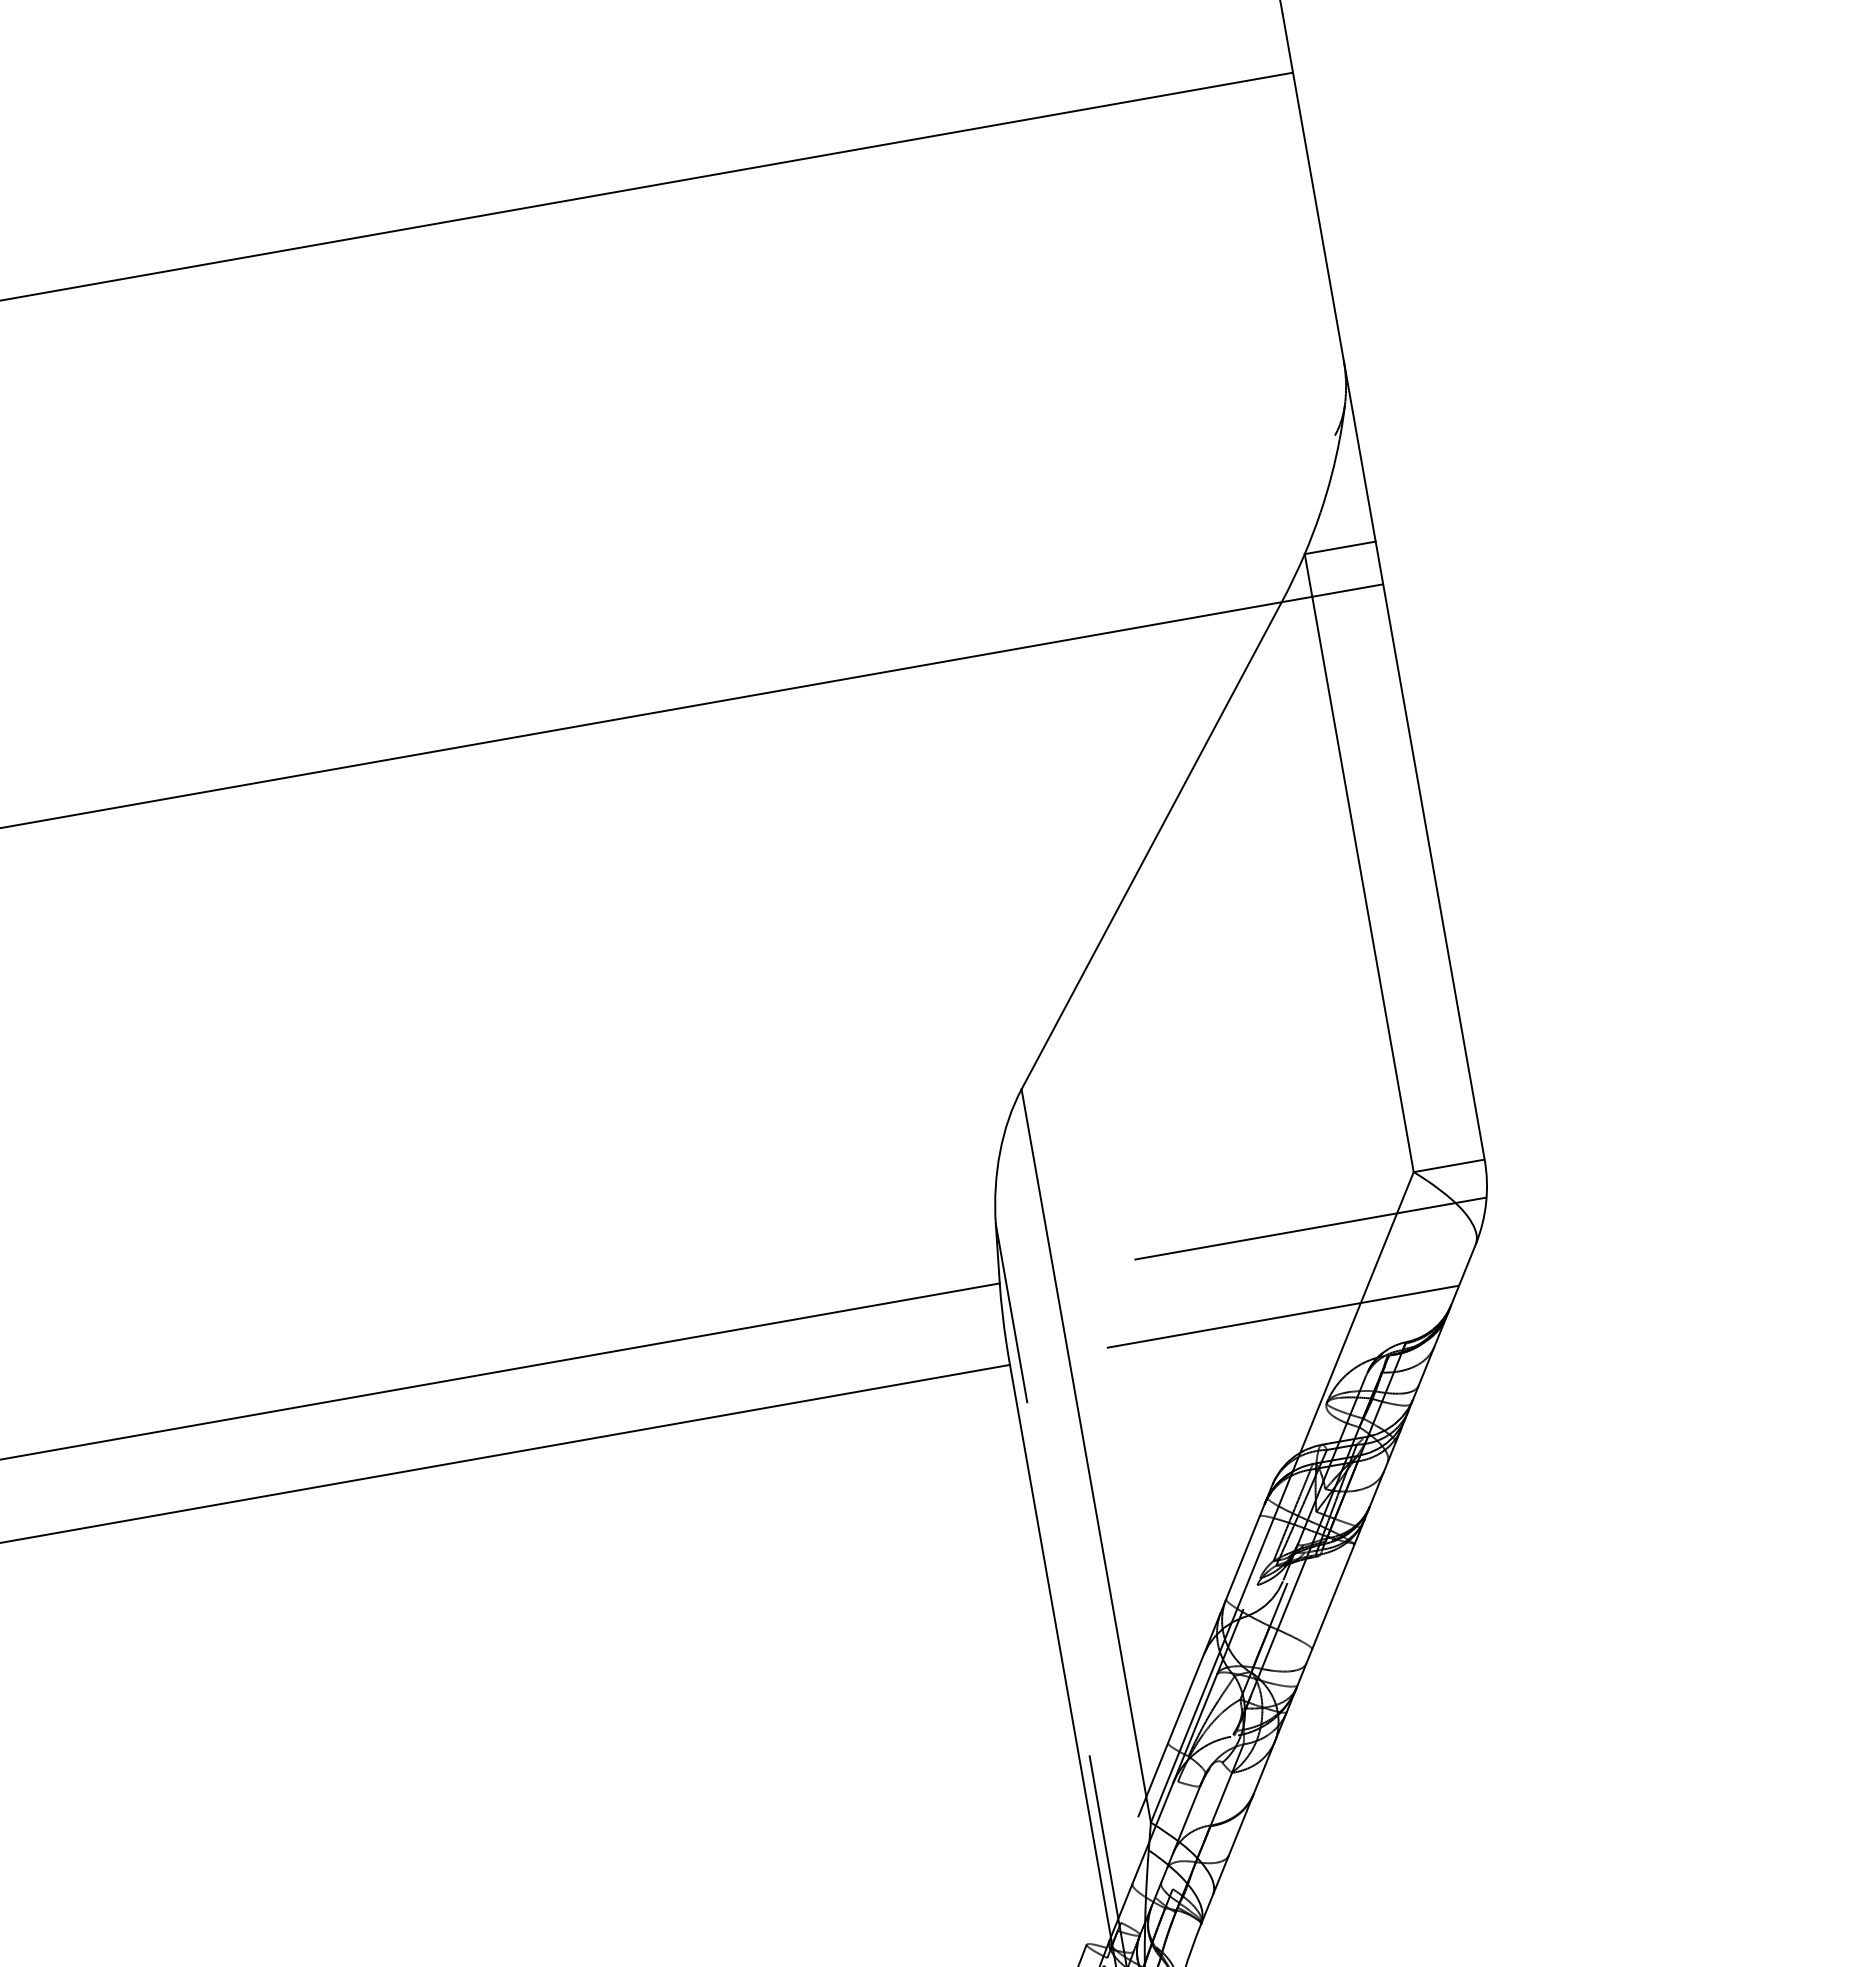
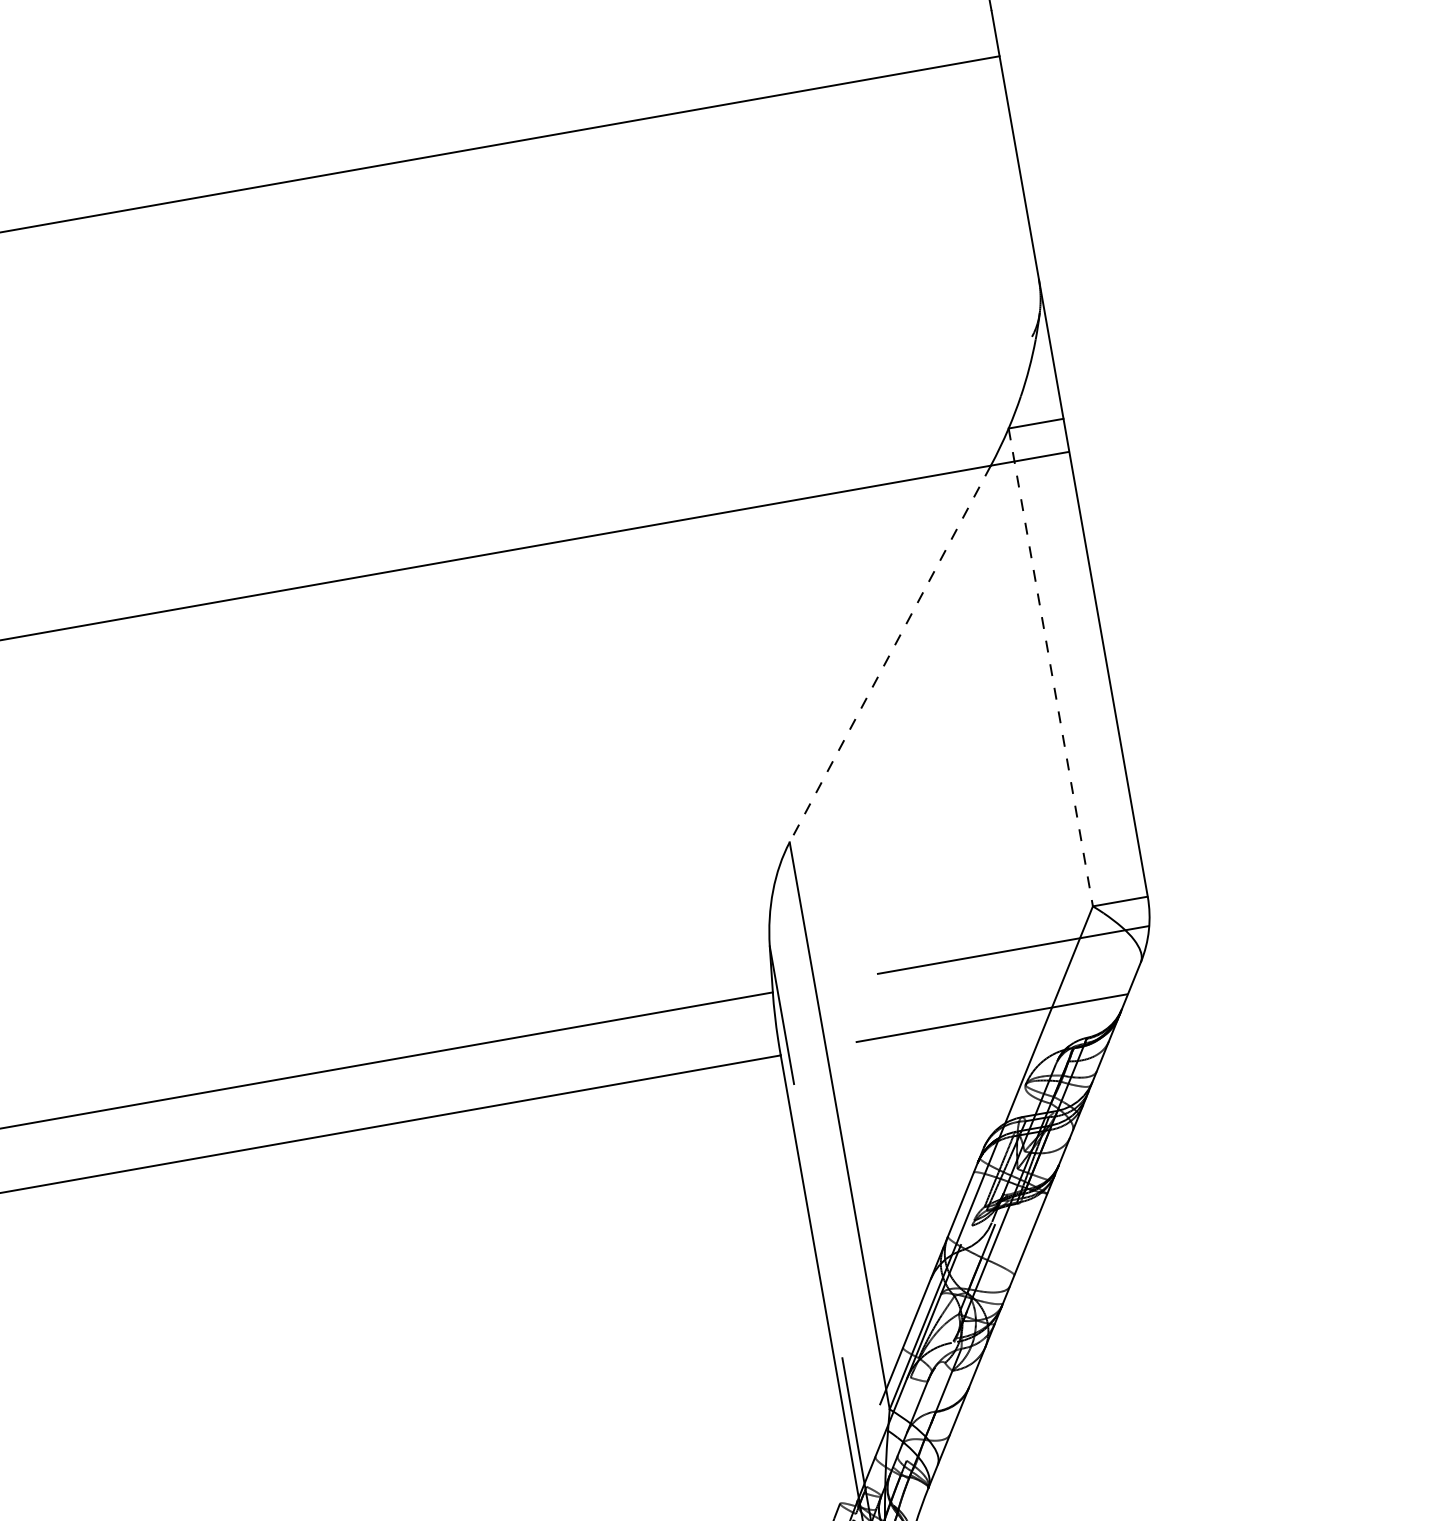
line: (1151, 846) -> (890, 654), solid -> dashed
line: (1358, 863) -> (1050, 667), solid -> dashed

